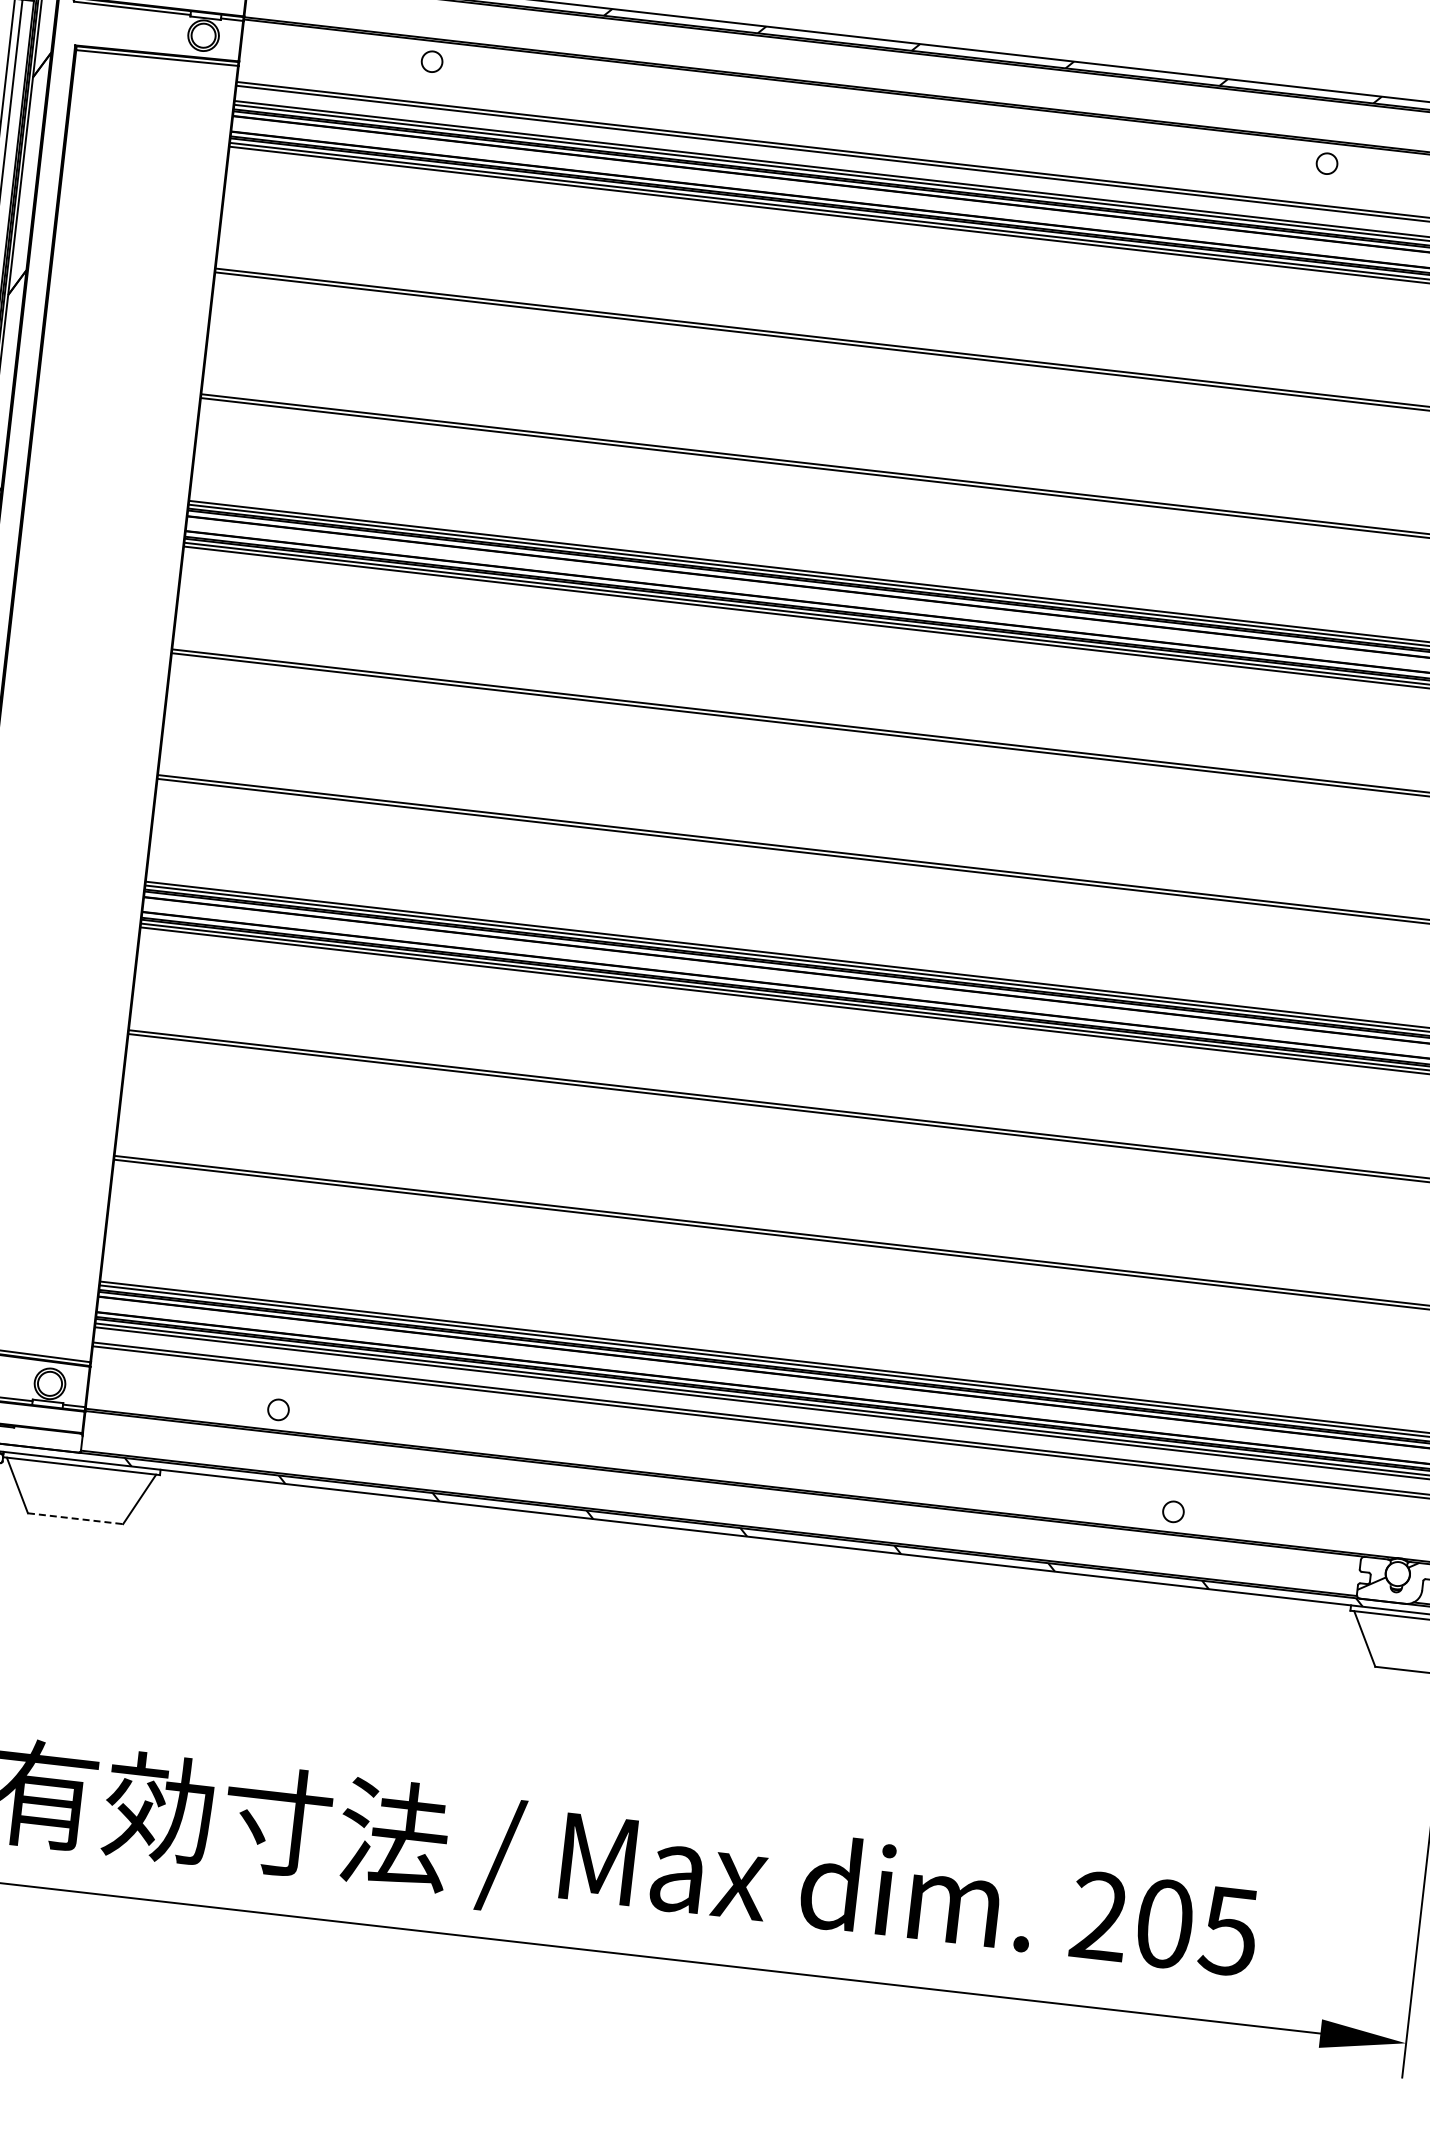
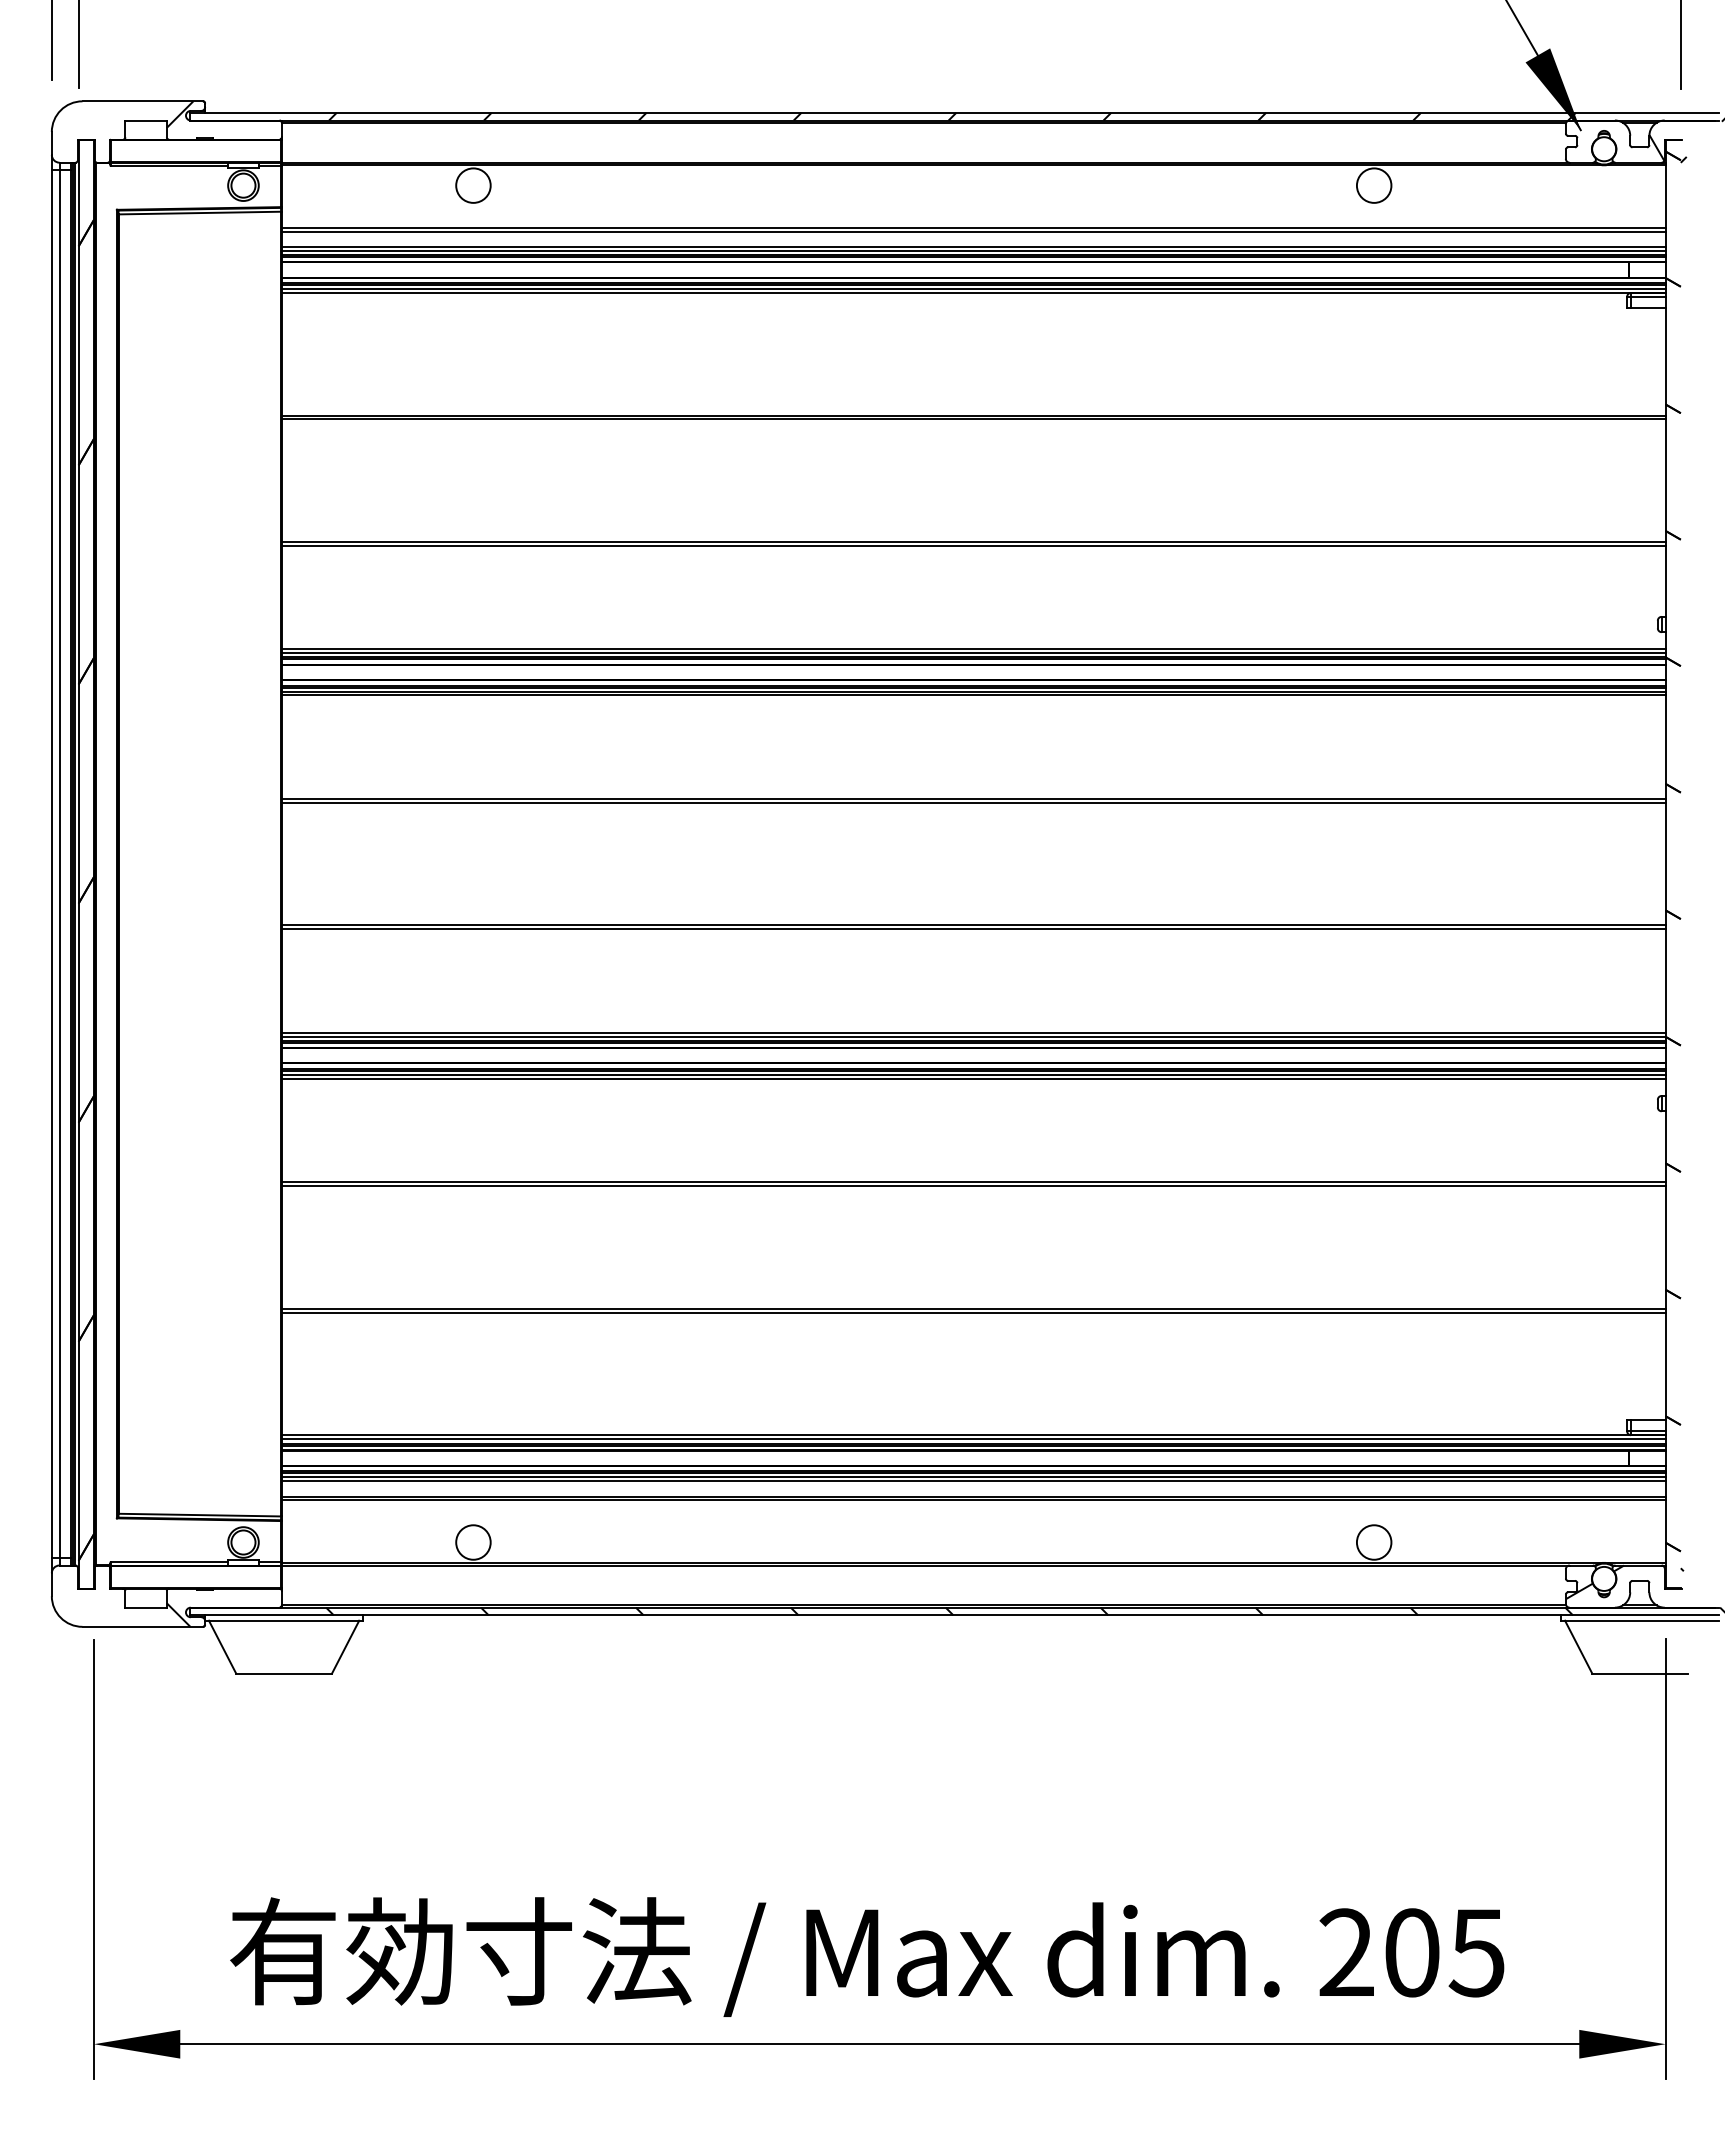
circle: (432, 61) -> (473, 185), size x1.67
circle: (1326, 163) -> (1373, 185), size x1.67
circle: (278, 1409) -> (473, 1542), size x1.67
circle: (1172, 1511) -> (1373, 1542), size x1.67
line: (75, 1518) -> (284, 1673), dashed -> solid

